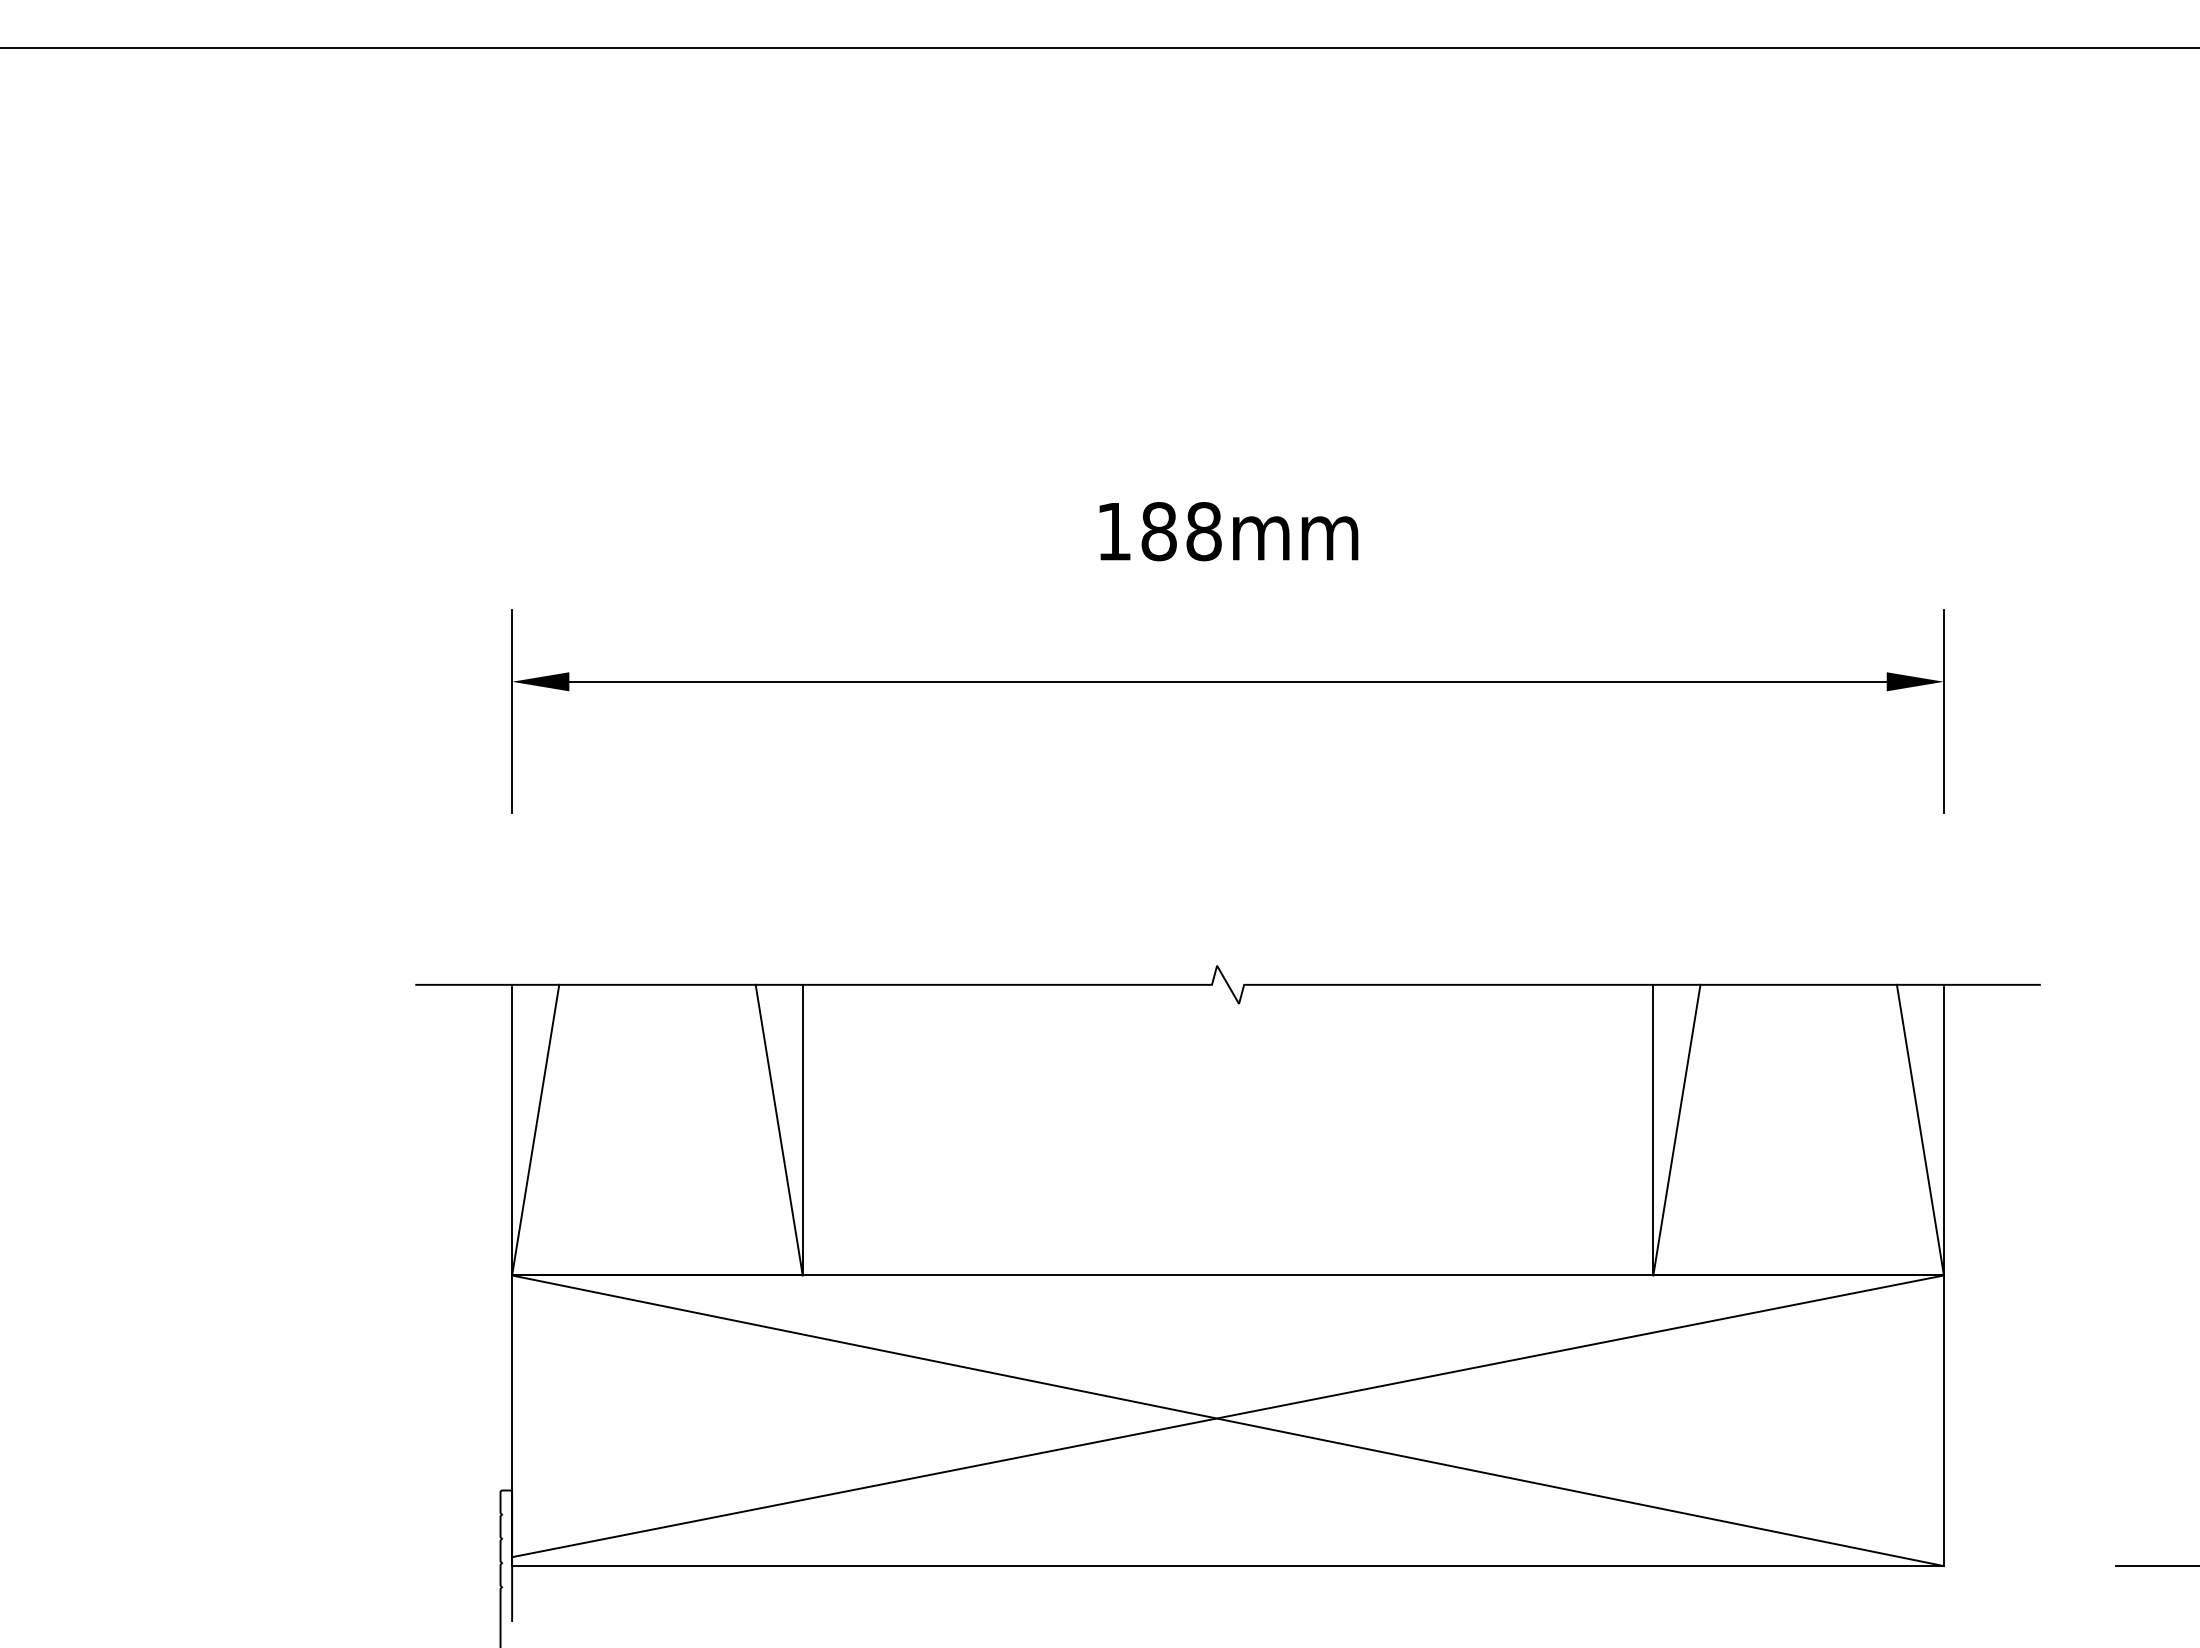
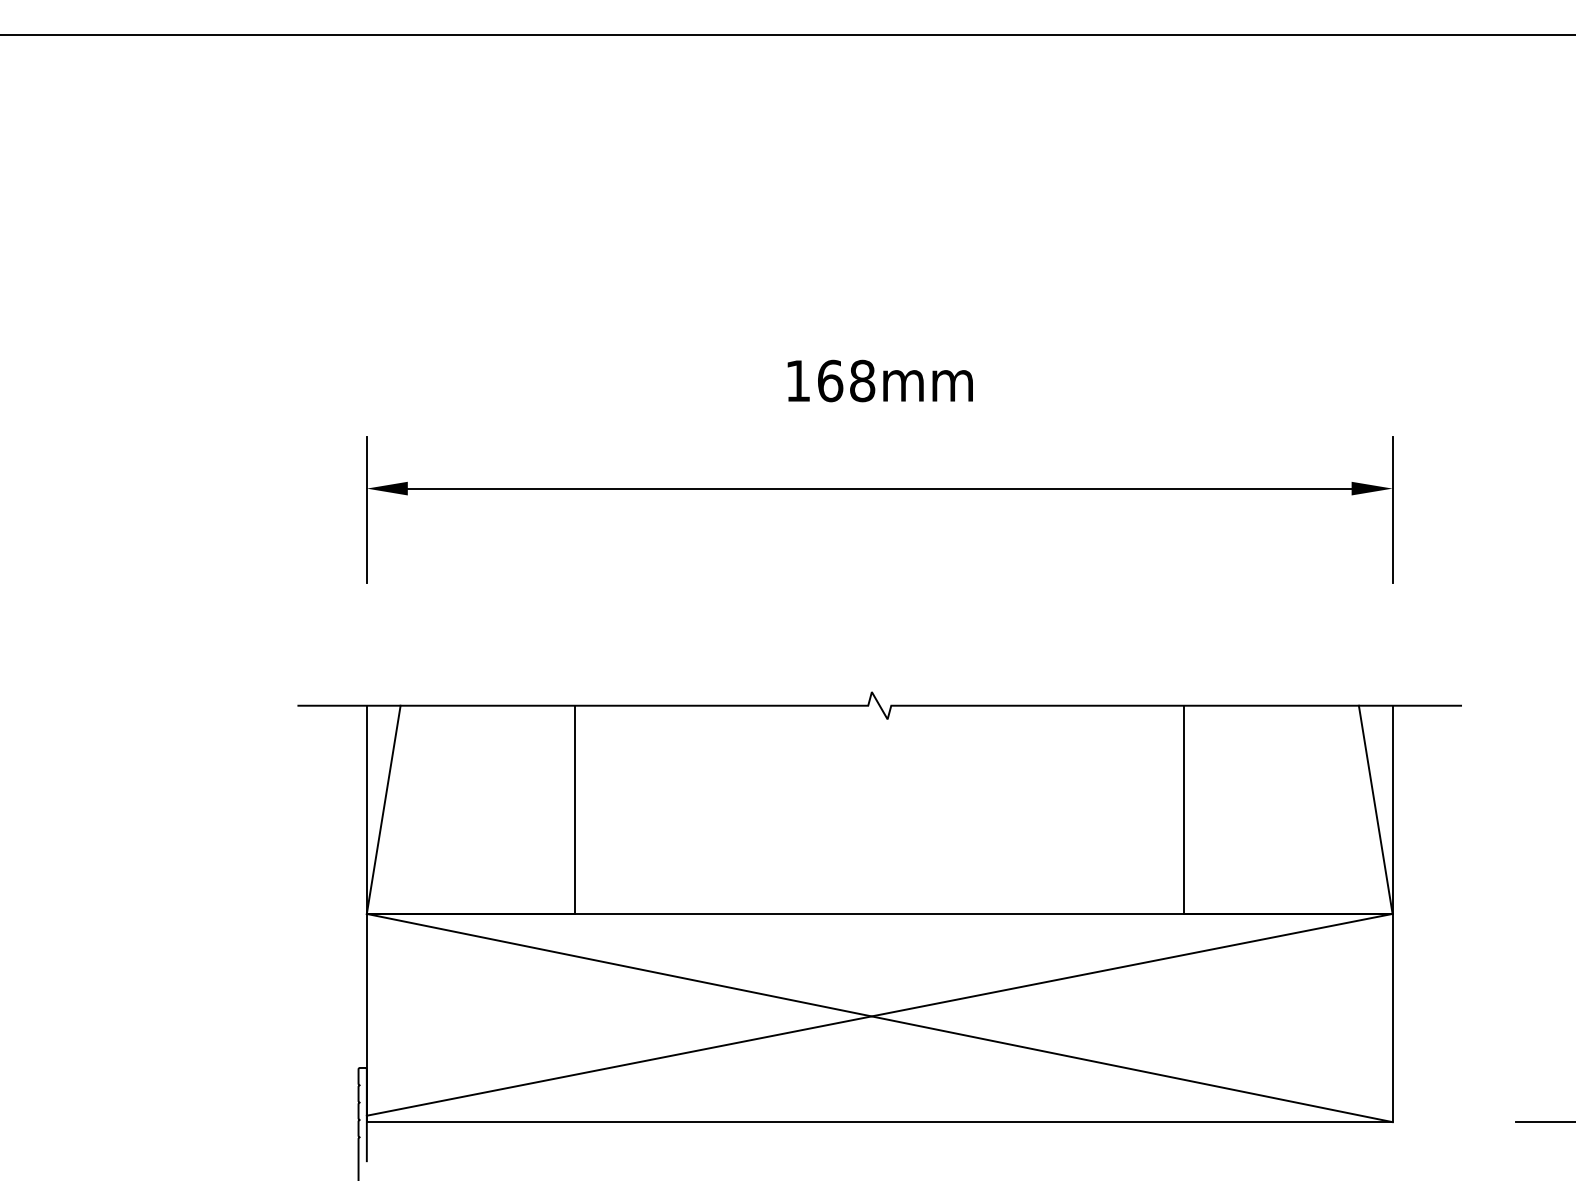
text: (1159, 531) -> (830, 380), 188mm -> 168mm
line: (778, 1129) -> (557, 809), removed
line: (1676, 1129) -> (1201, 809), removed

